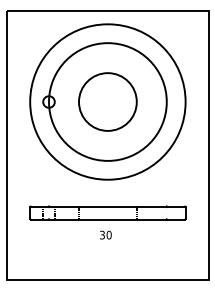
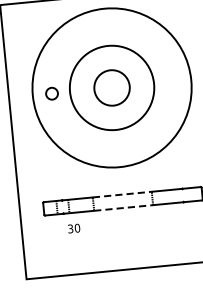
circle: (107, 101) -> (111, 87), size x0.6
circle: (107, 101) -> (111, 87), size x0.7
line: (107, 206) -> (121, 194), solid -> dashed
line: (107, 219) -> (123, 207), solid -> dashed
text: (105, 234) -> (73, 227), moved

